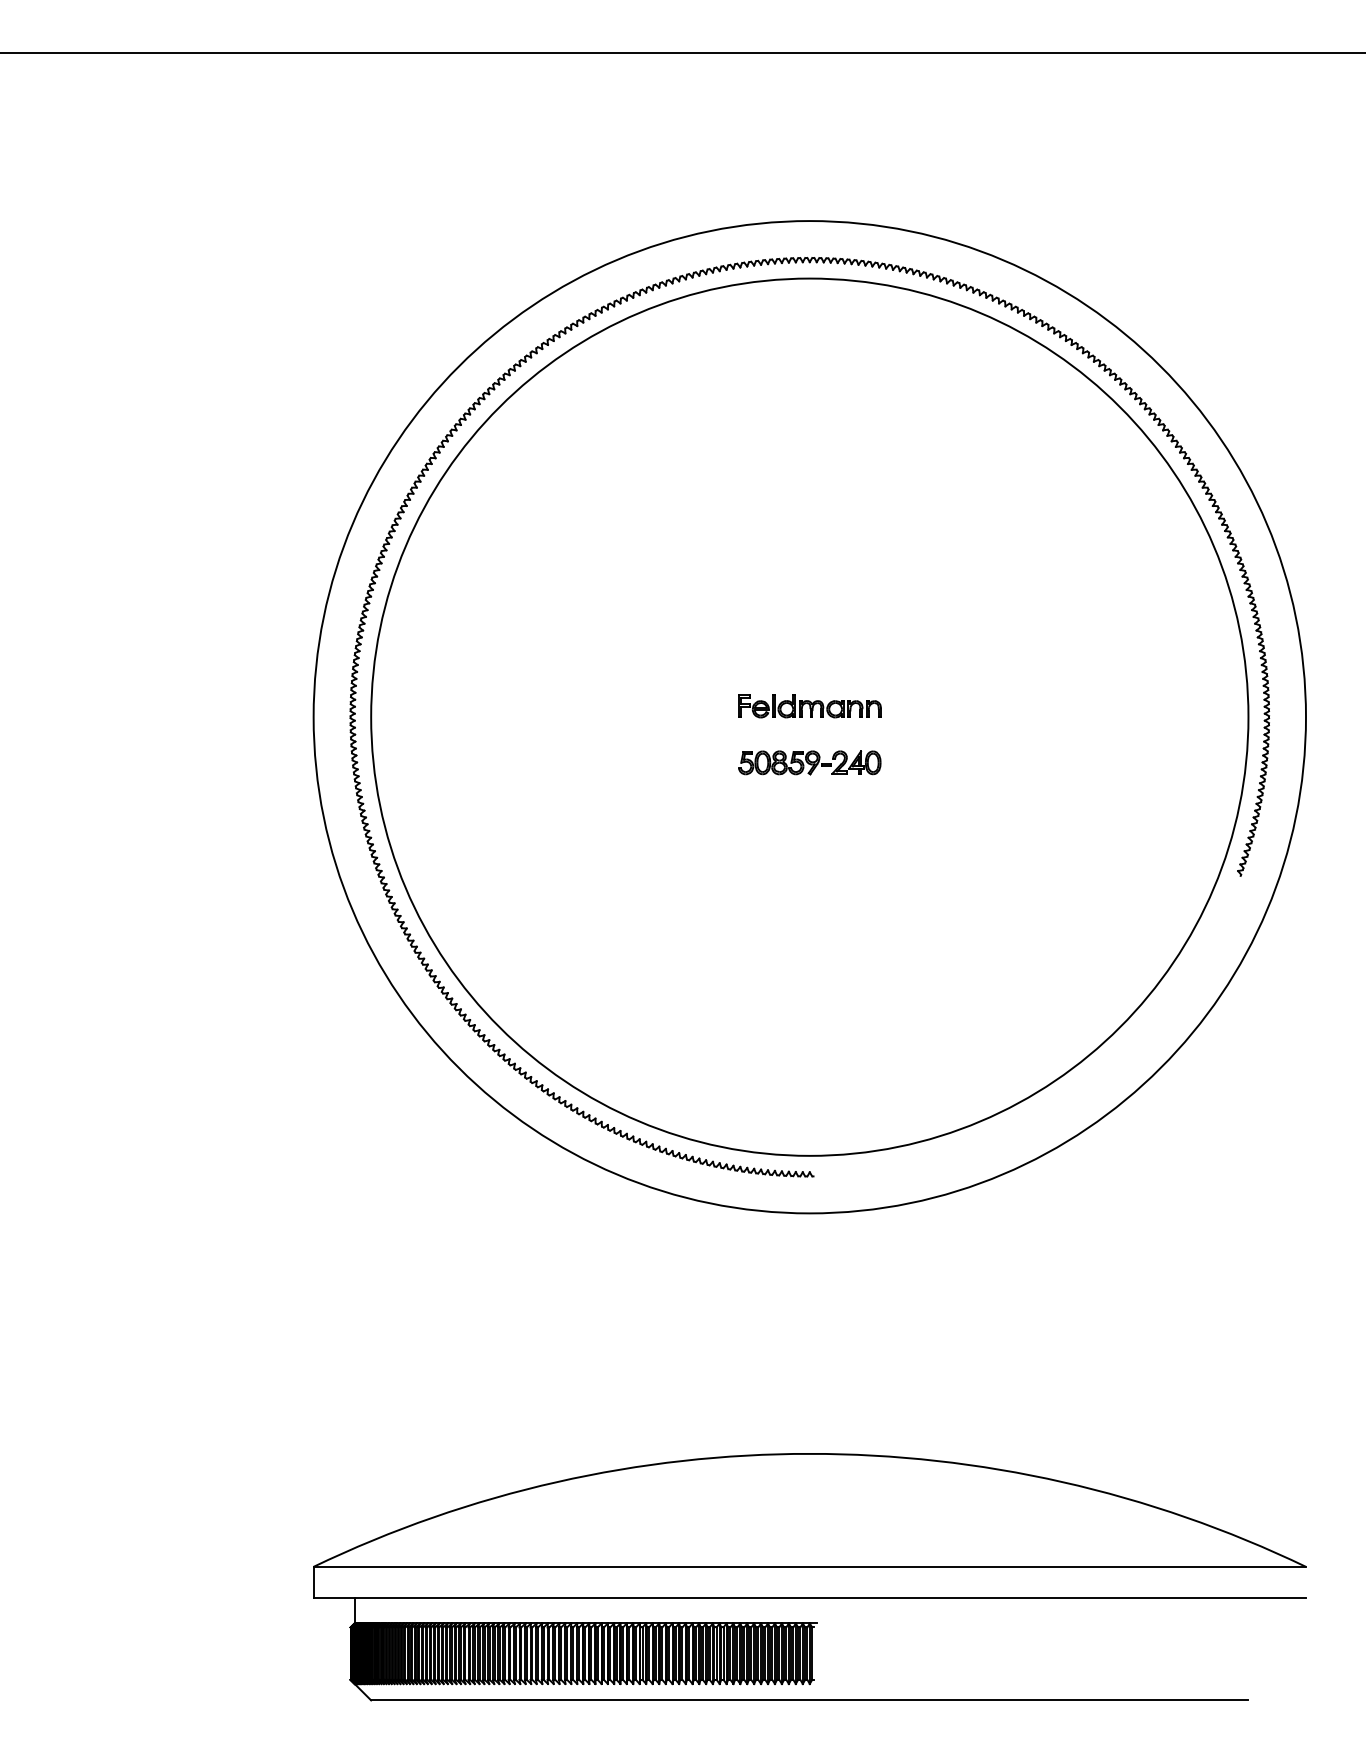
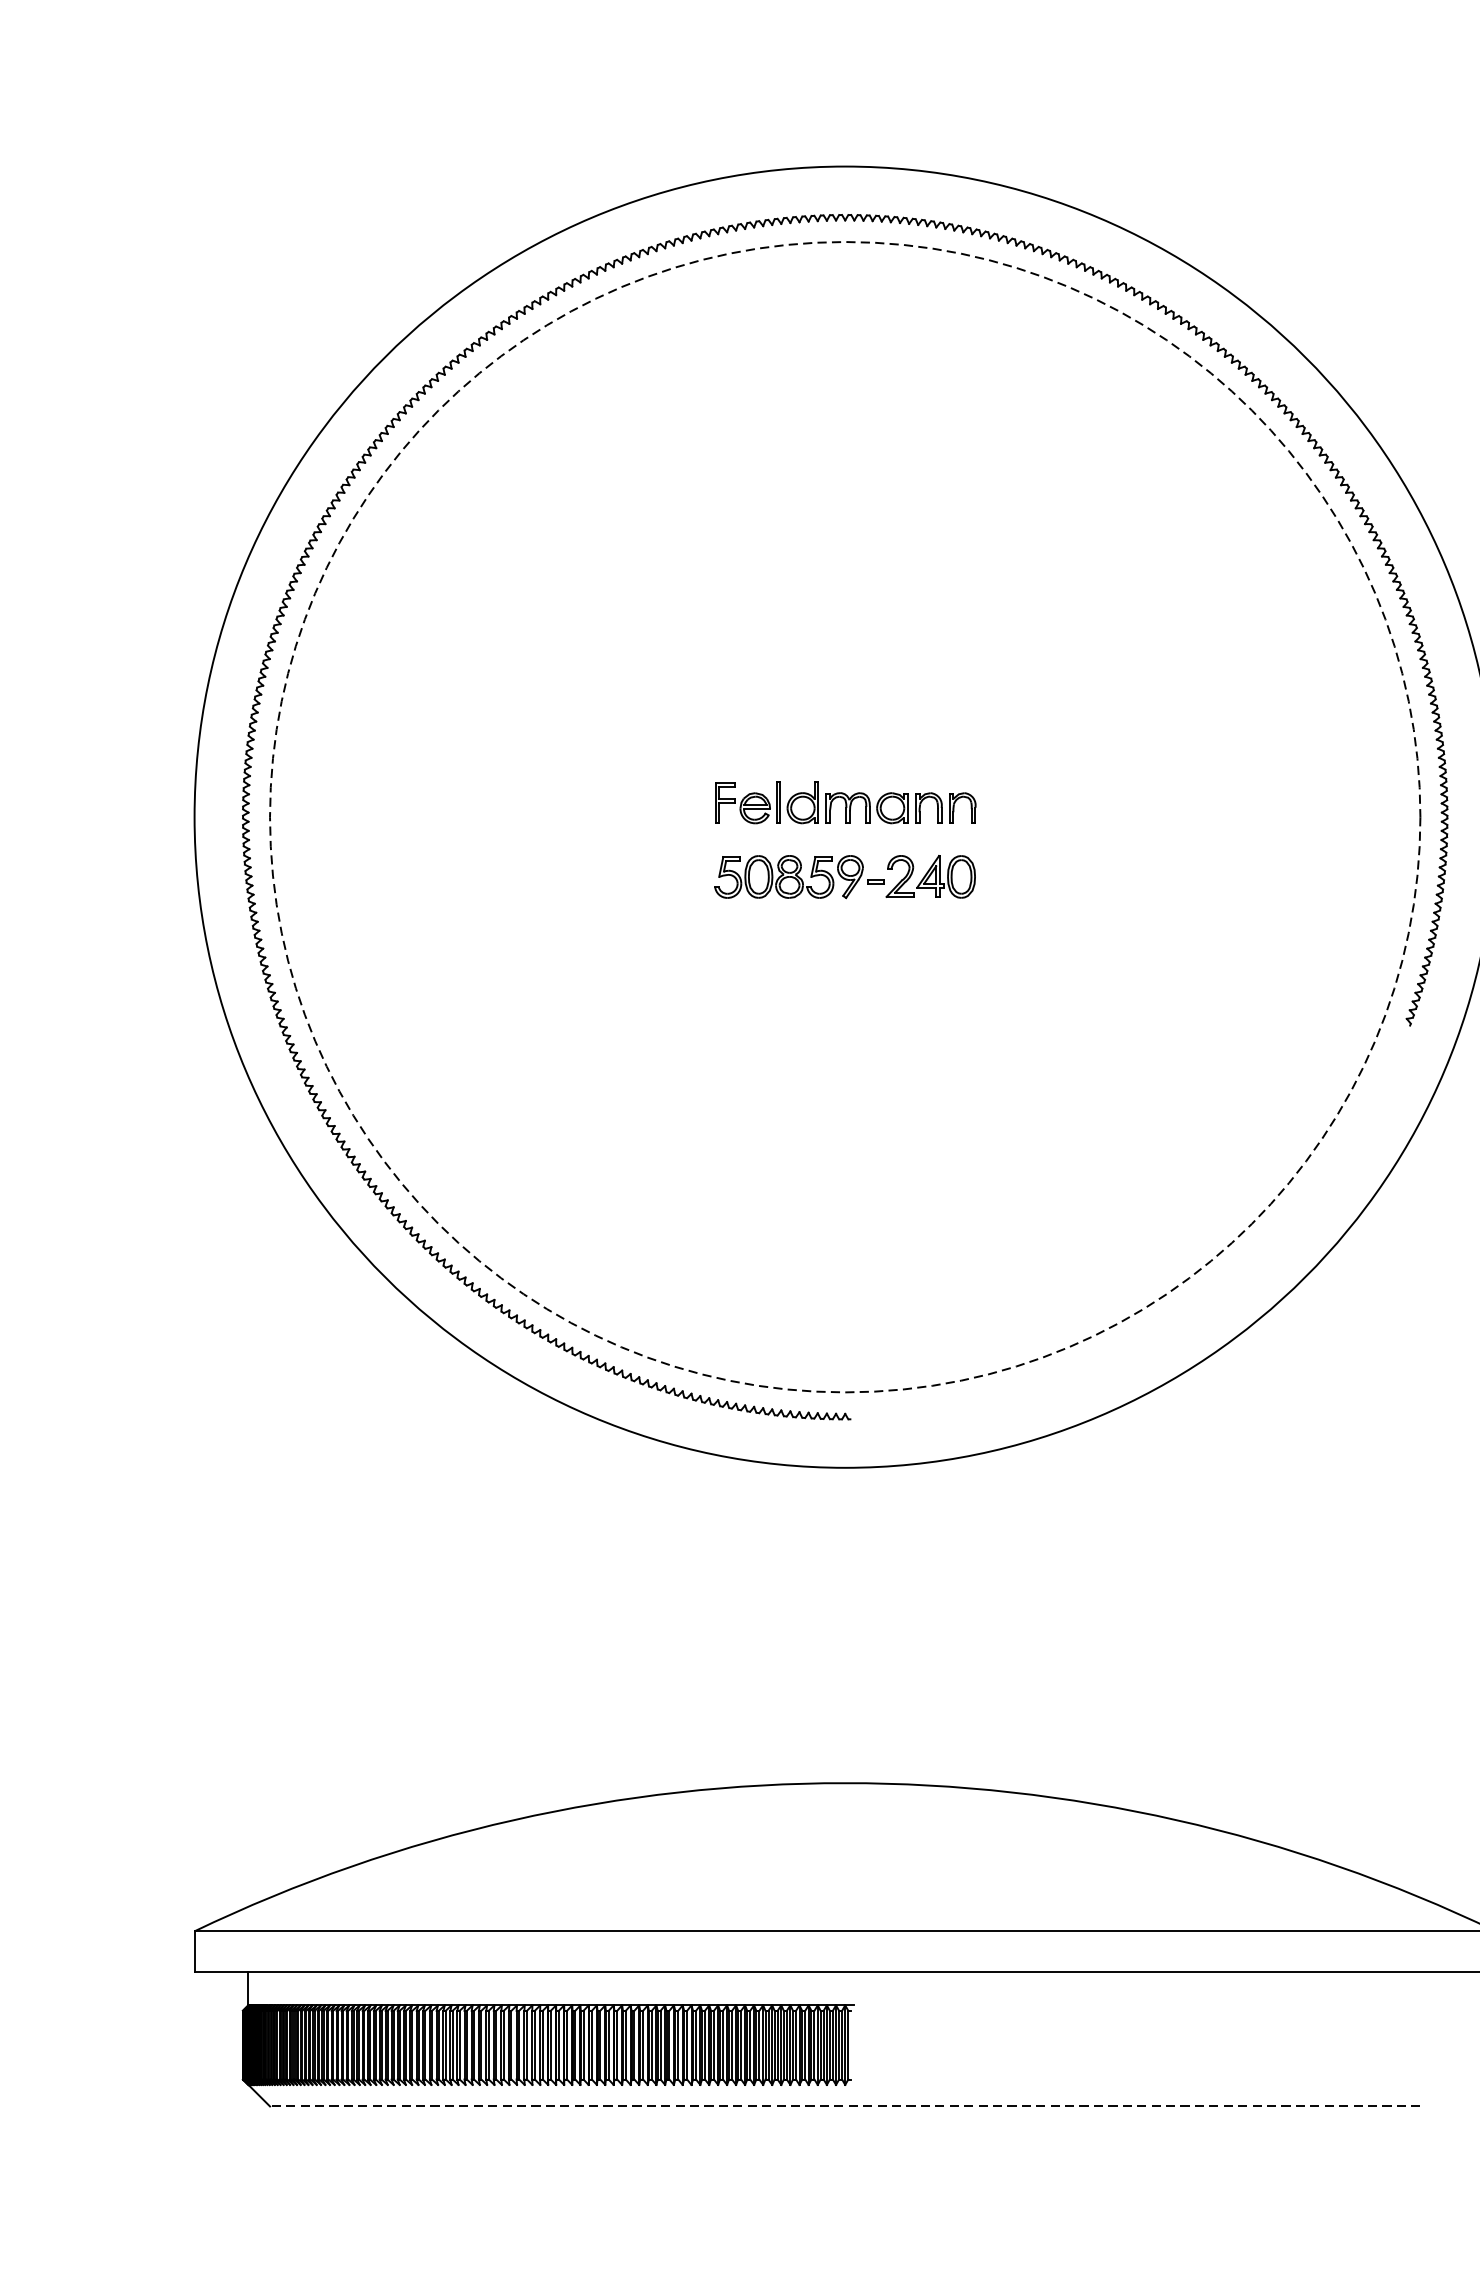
part: (809, 706) -> (844, 803), size x1.4
circle: (809, 716) -> (844, 816), solid -> dashed
part: (809, 762) -> (844, 876), size x1.4
line: (809, 1700) -> (844, 2106), solid -> dashed

